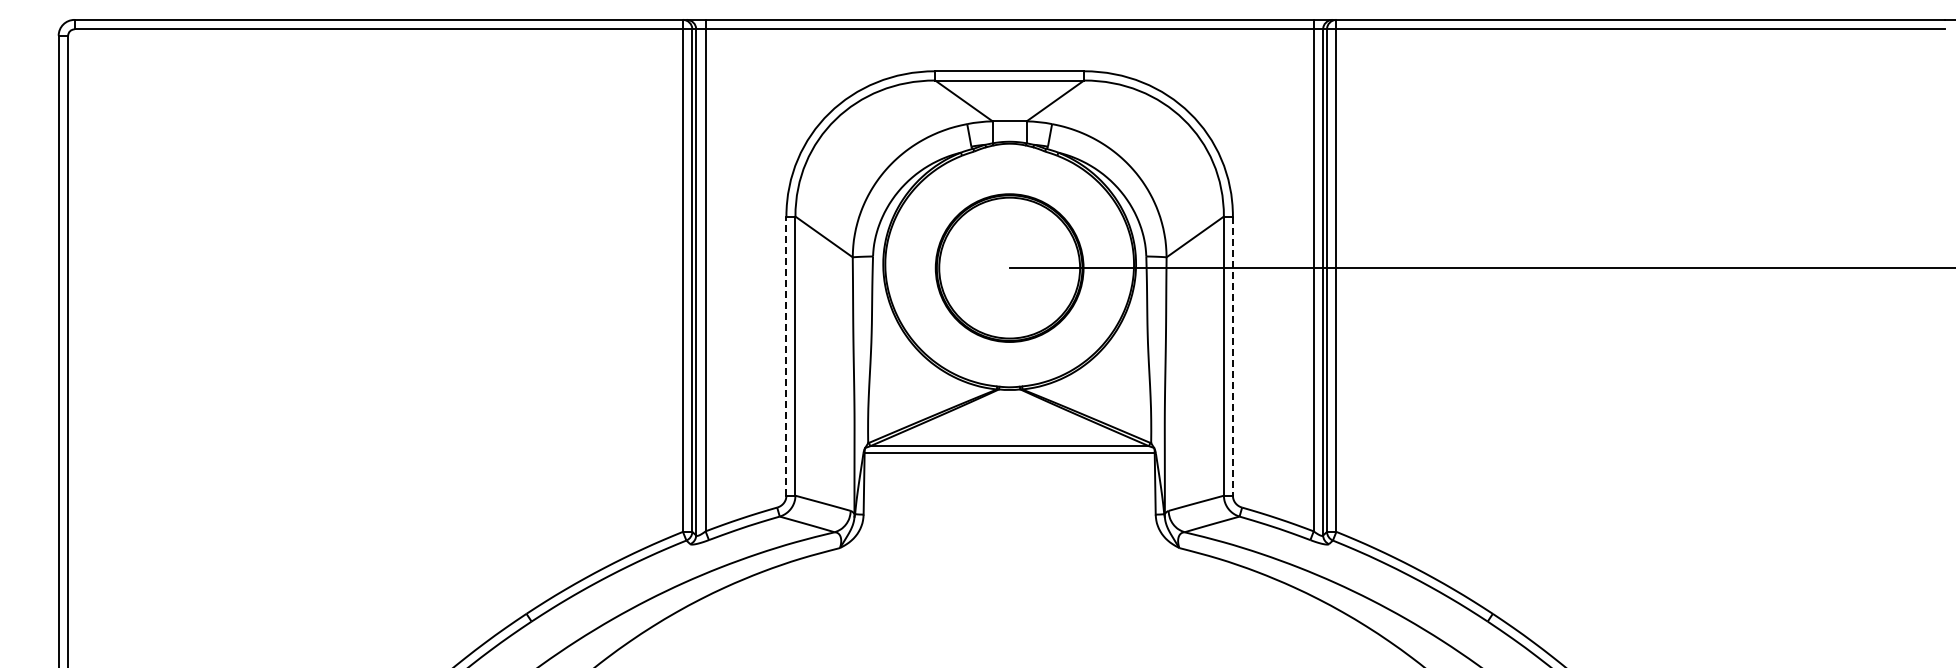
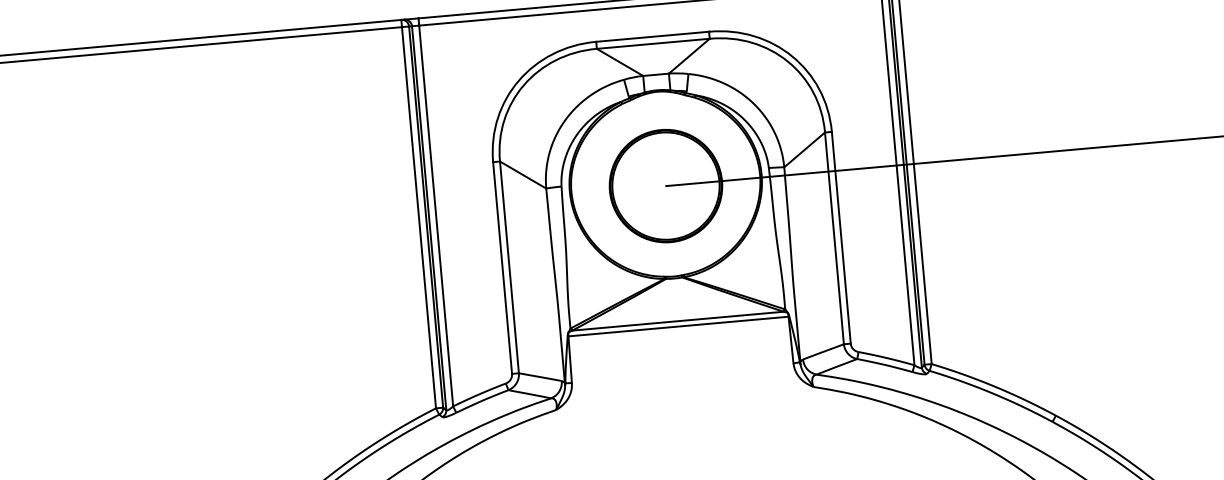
line: (786, 356) -> (502, 268), dashed -> solid
line: (1232, 356) -> (841, 238), dashed -> solid

